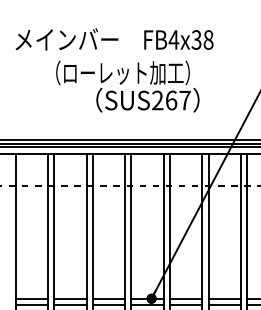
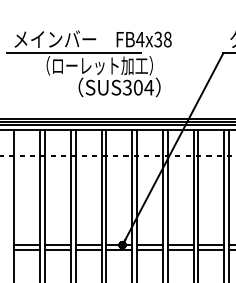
line: (89, 57) -> (73, 53), added
text: (170, 100) -> (137, 87), SUS267 -> SUS304

